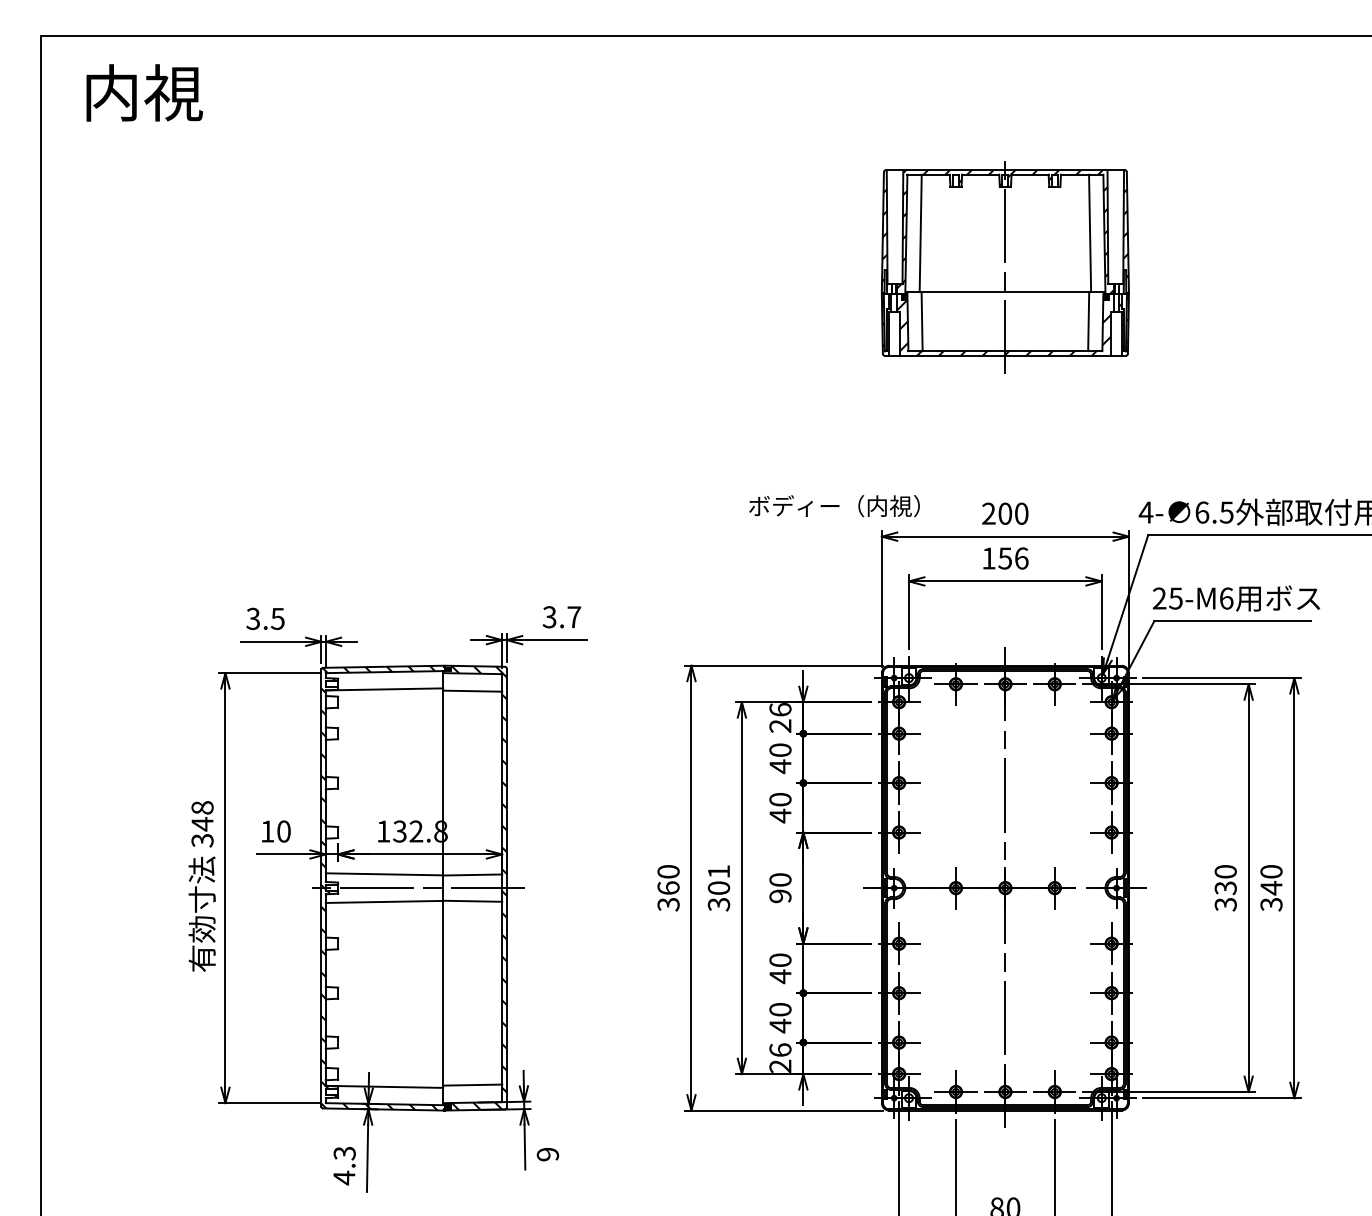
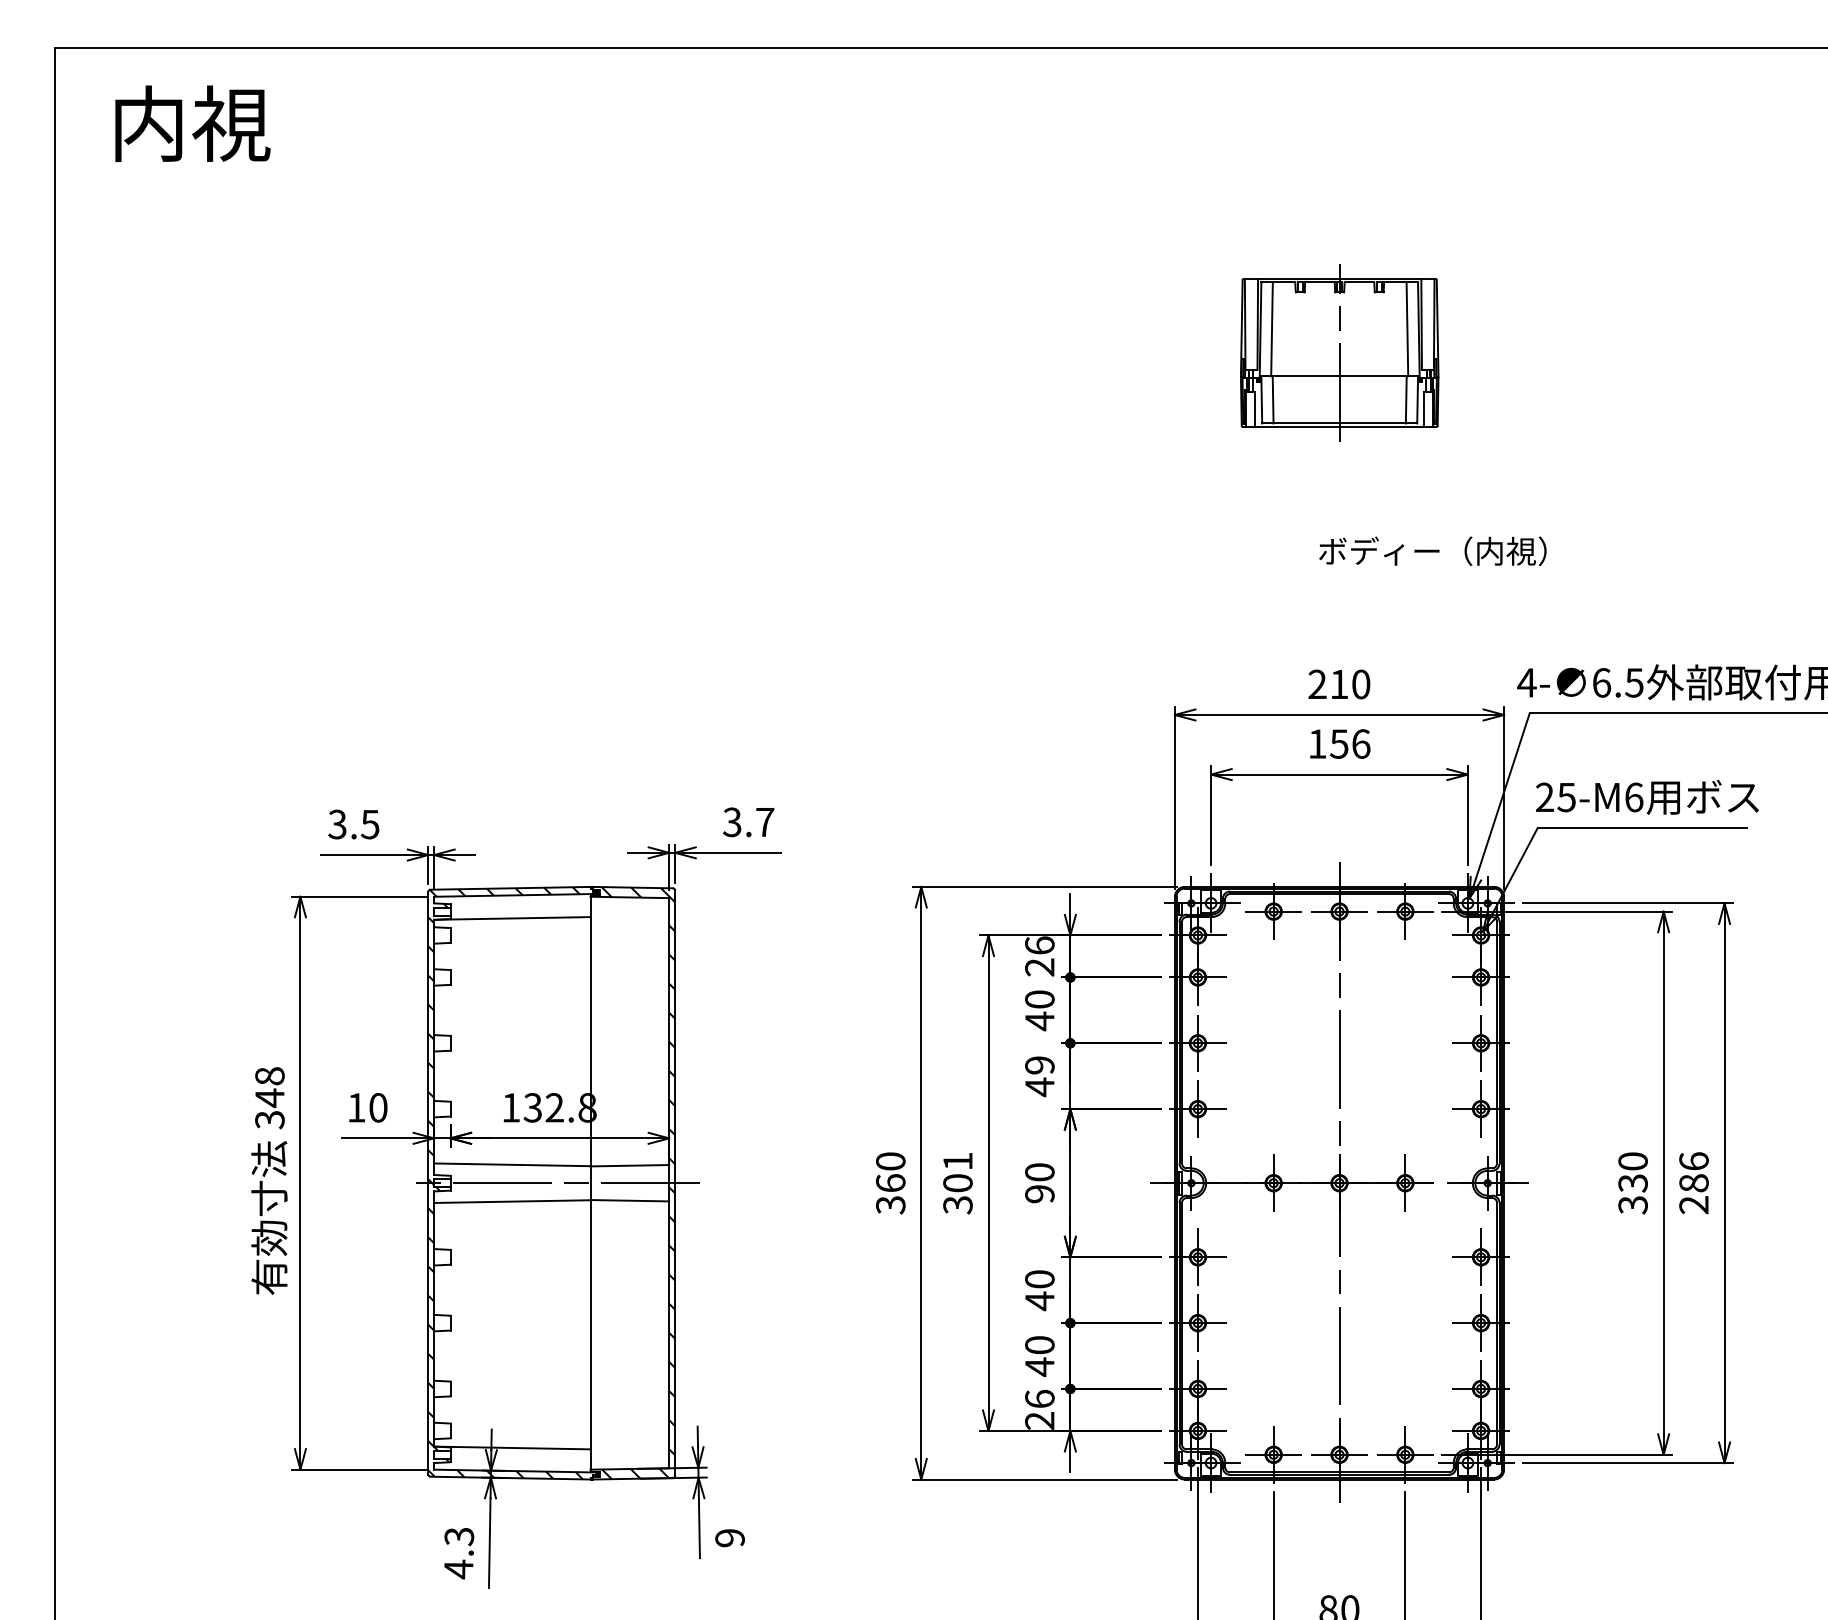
part: (1005, 267) -> (1339, 356), size x0.6
text: (834, 505) -> (1432, 550), moved
text: (1005, 513) -> (1339, 684), 200 -> 210
line: (472, 690) -> (629, 920), removed
text: (780, 799) -> (1039, 1065), 40 -> 49
text: (1271, 888) -> (1693, 1183), 340 -> 286
line: (472, 1085) -> (629, 1445), removed

